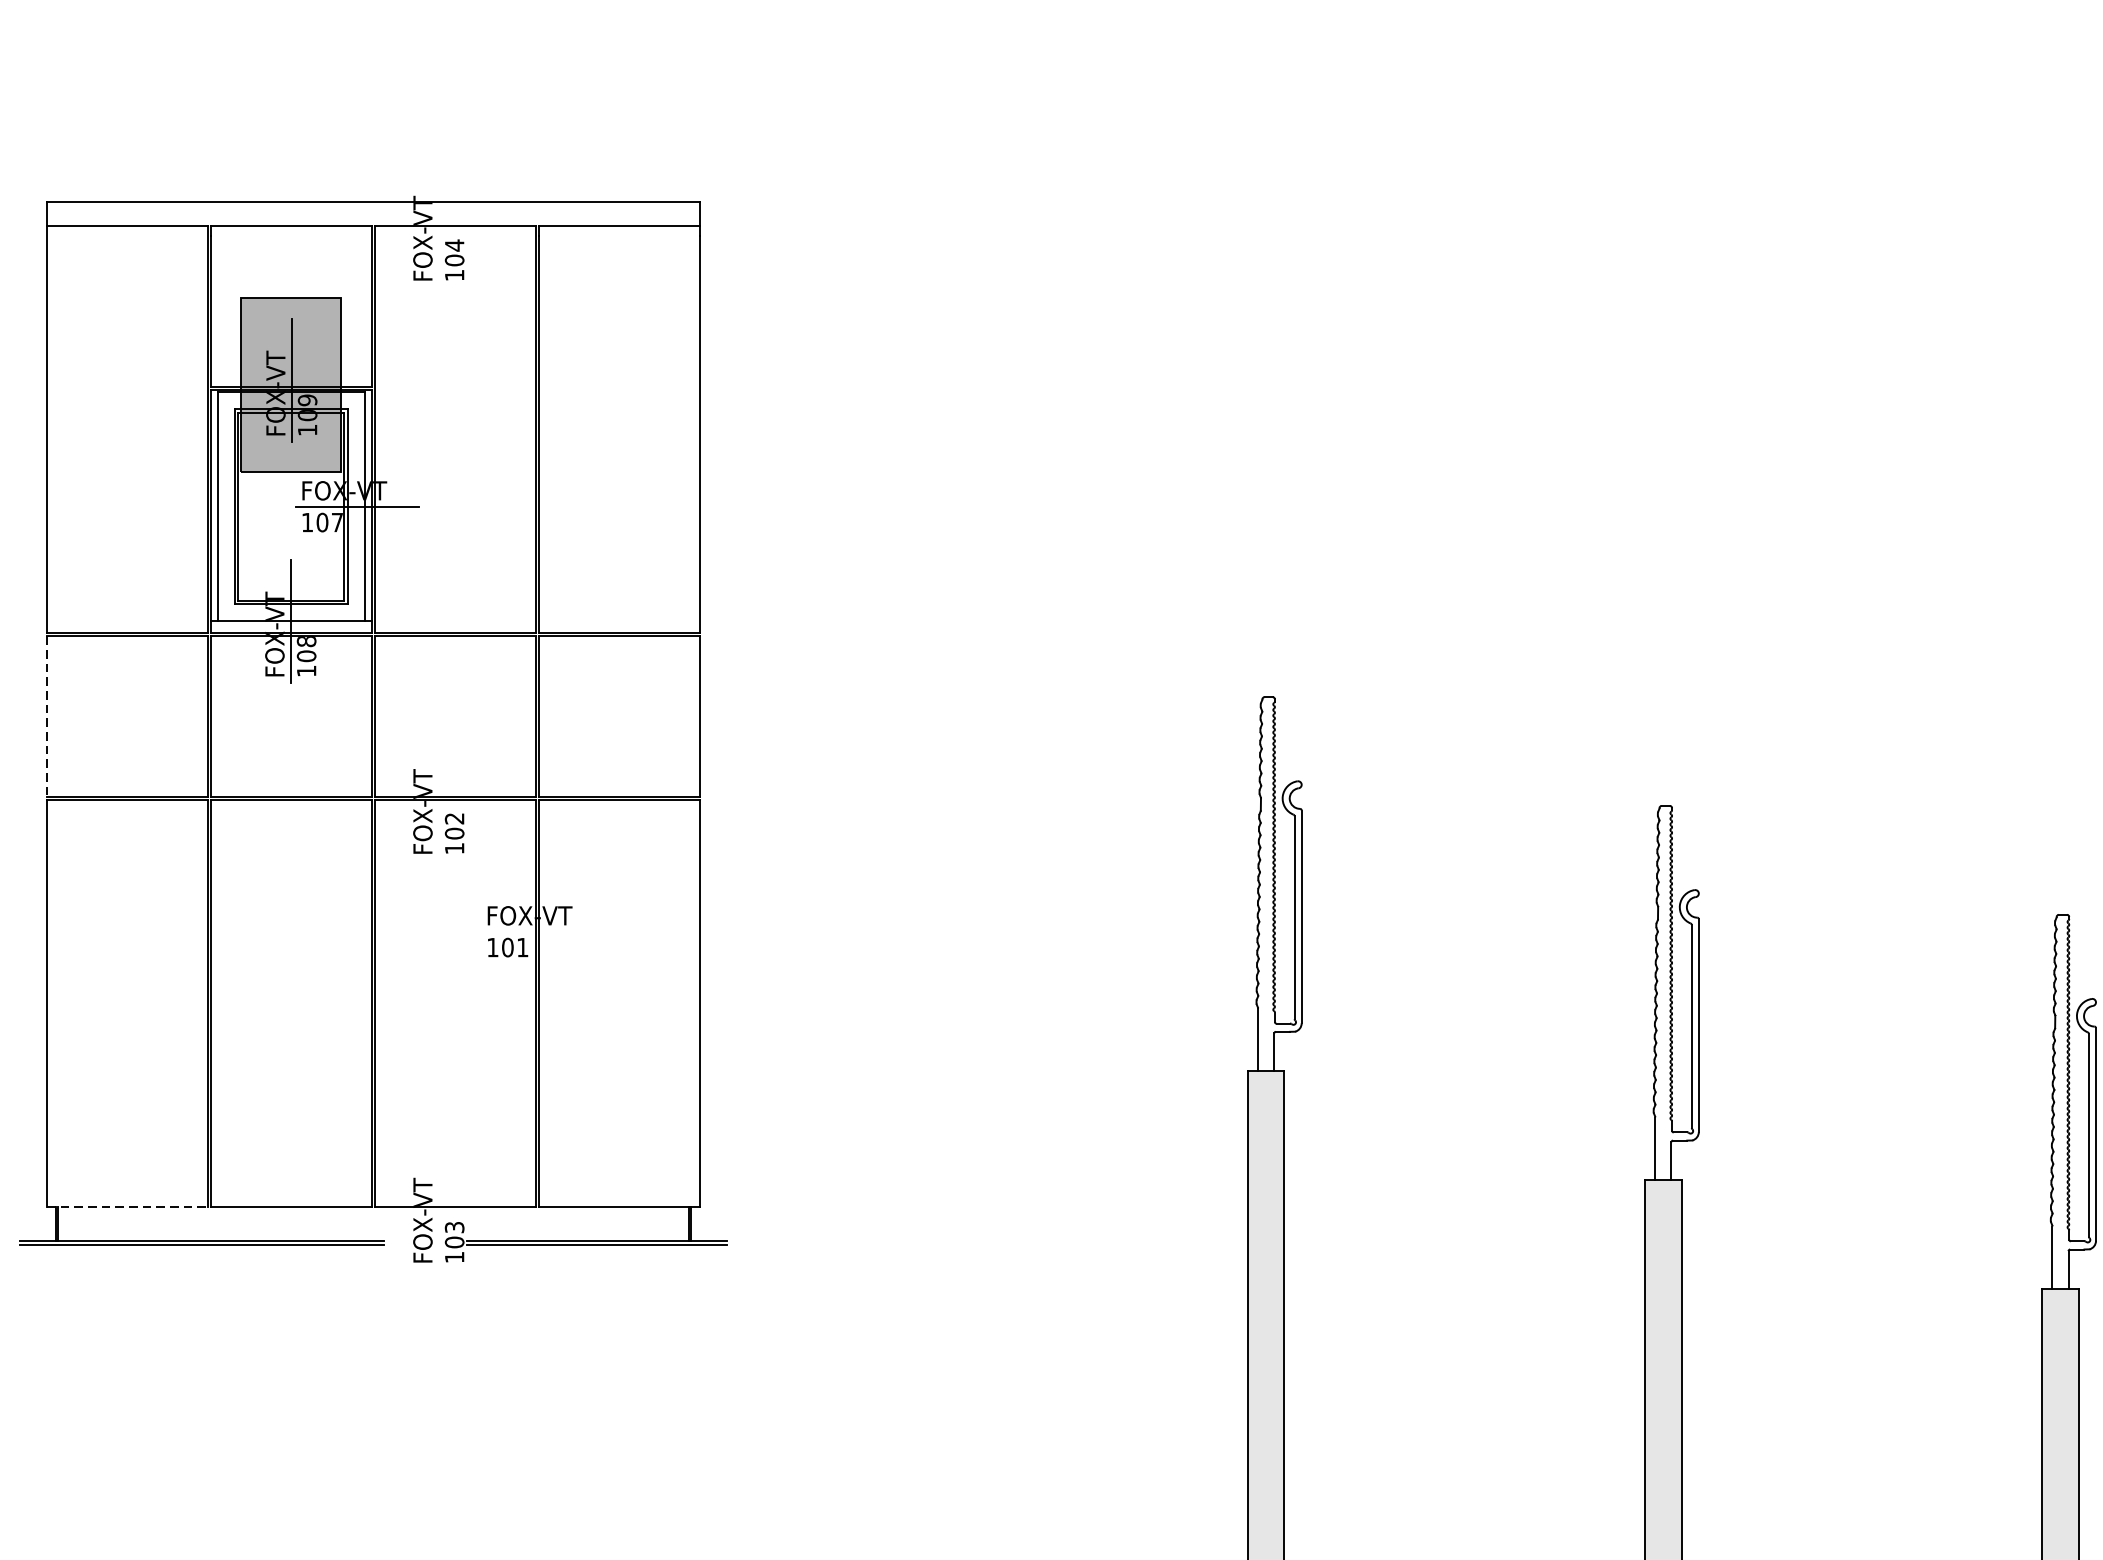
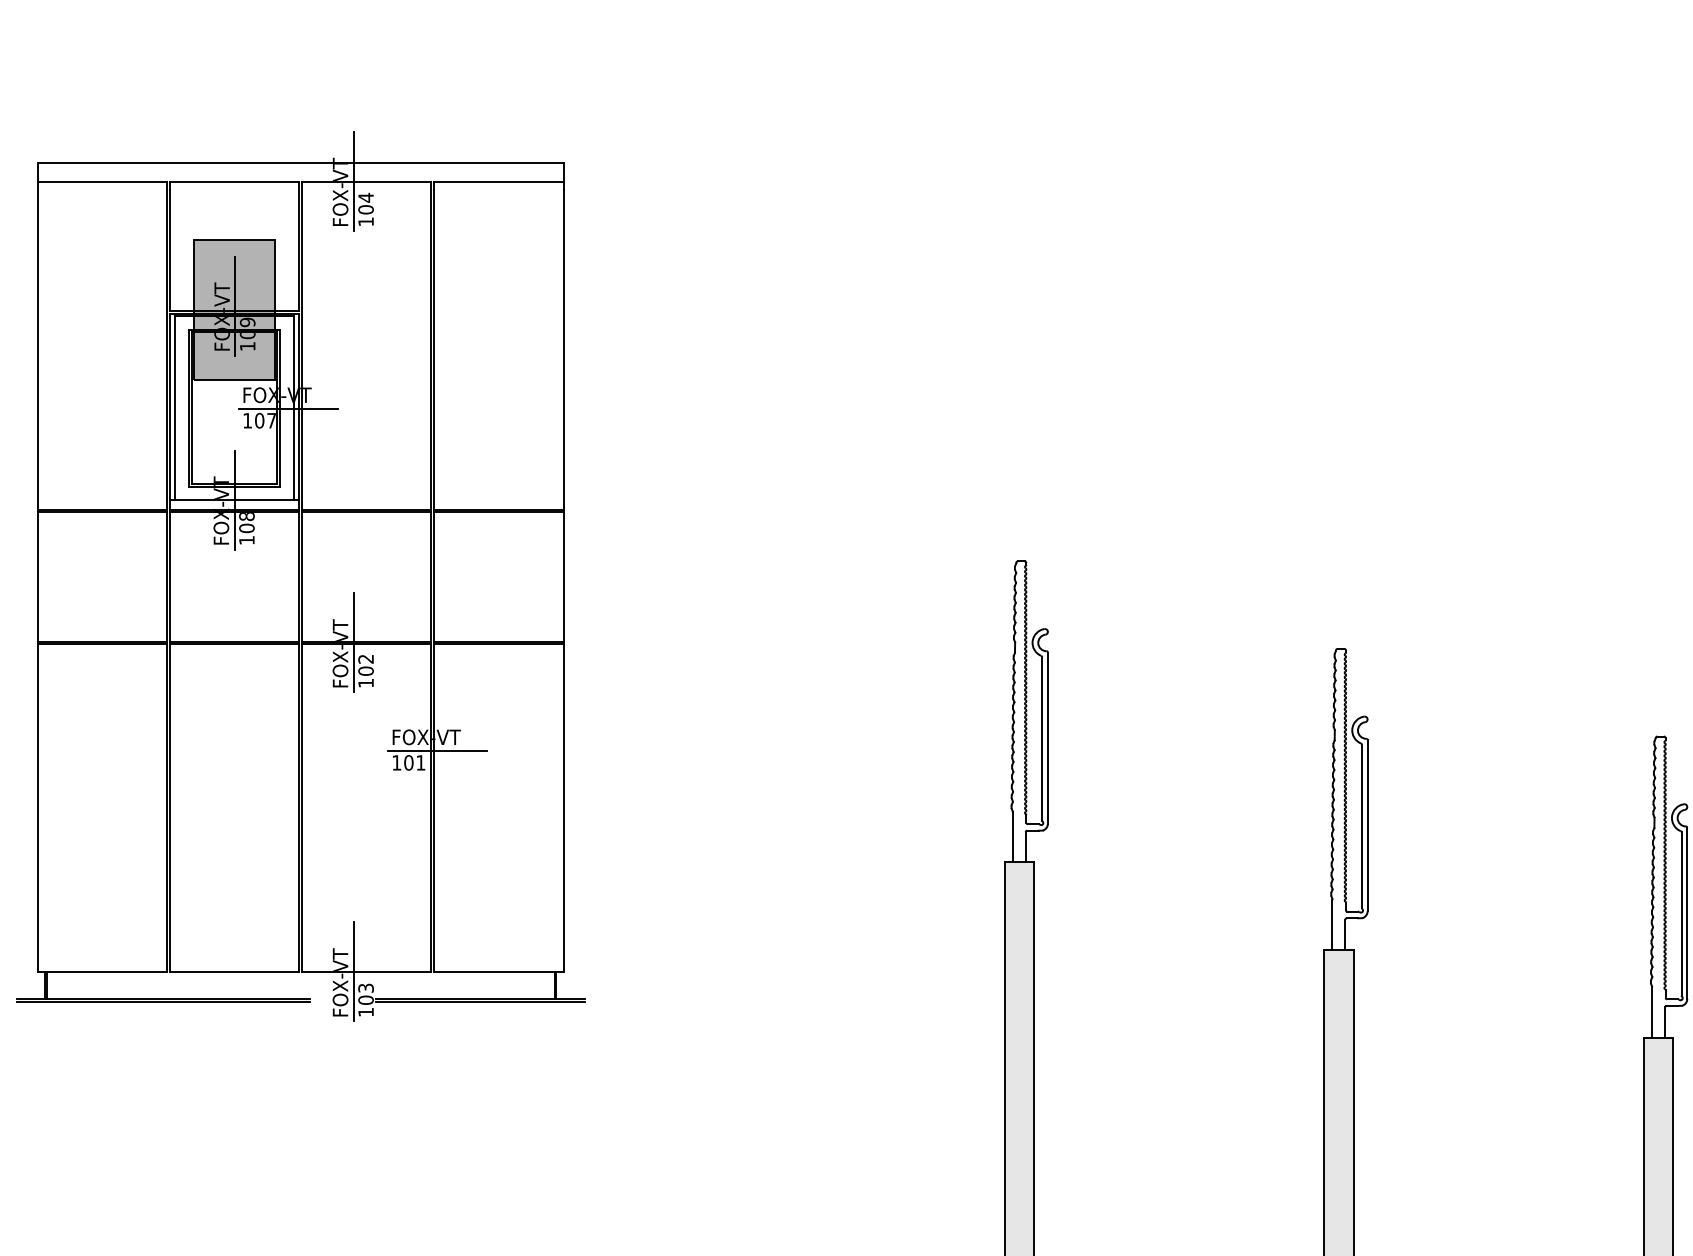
line: (439, 225) -> (353, 181), added
line: (46, 716) -> (37, 576), dashed -> solid
line: (439, 798) -> (353, 642), added
line: (542, 932) -> (436, 750), added
line: (127, 1206) -> (102, 971), dashed -> solid
line: (439, 1206) -> (353, 971), added

